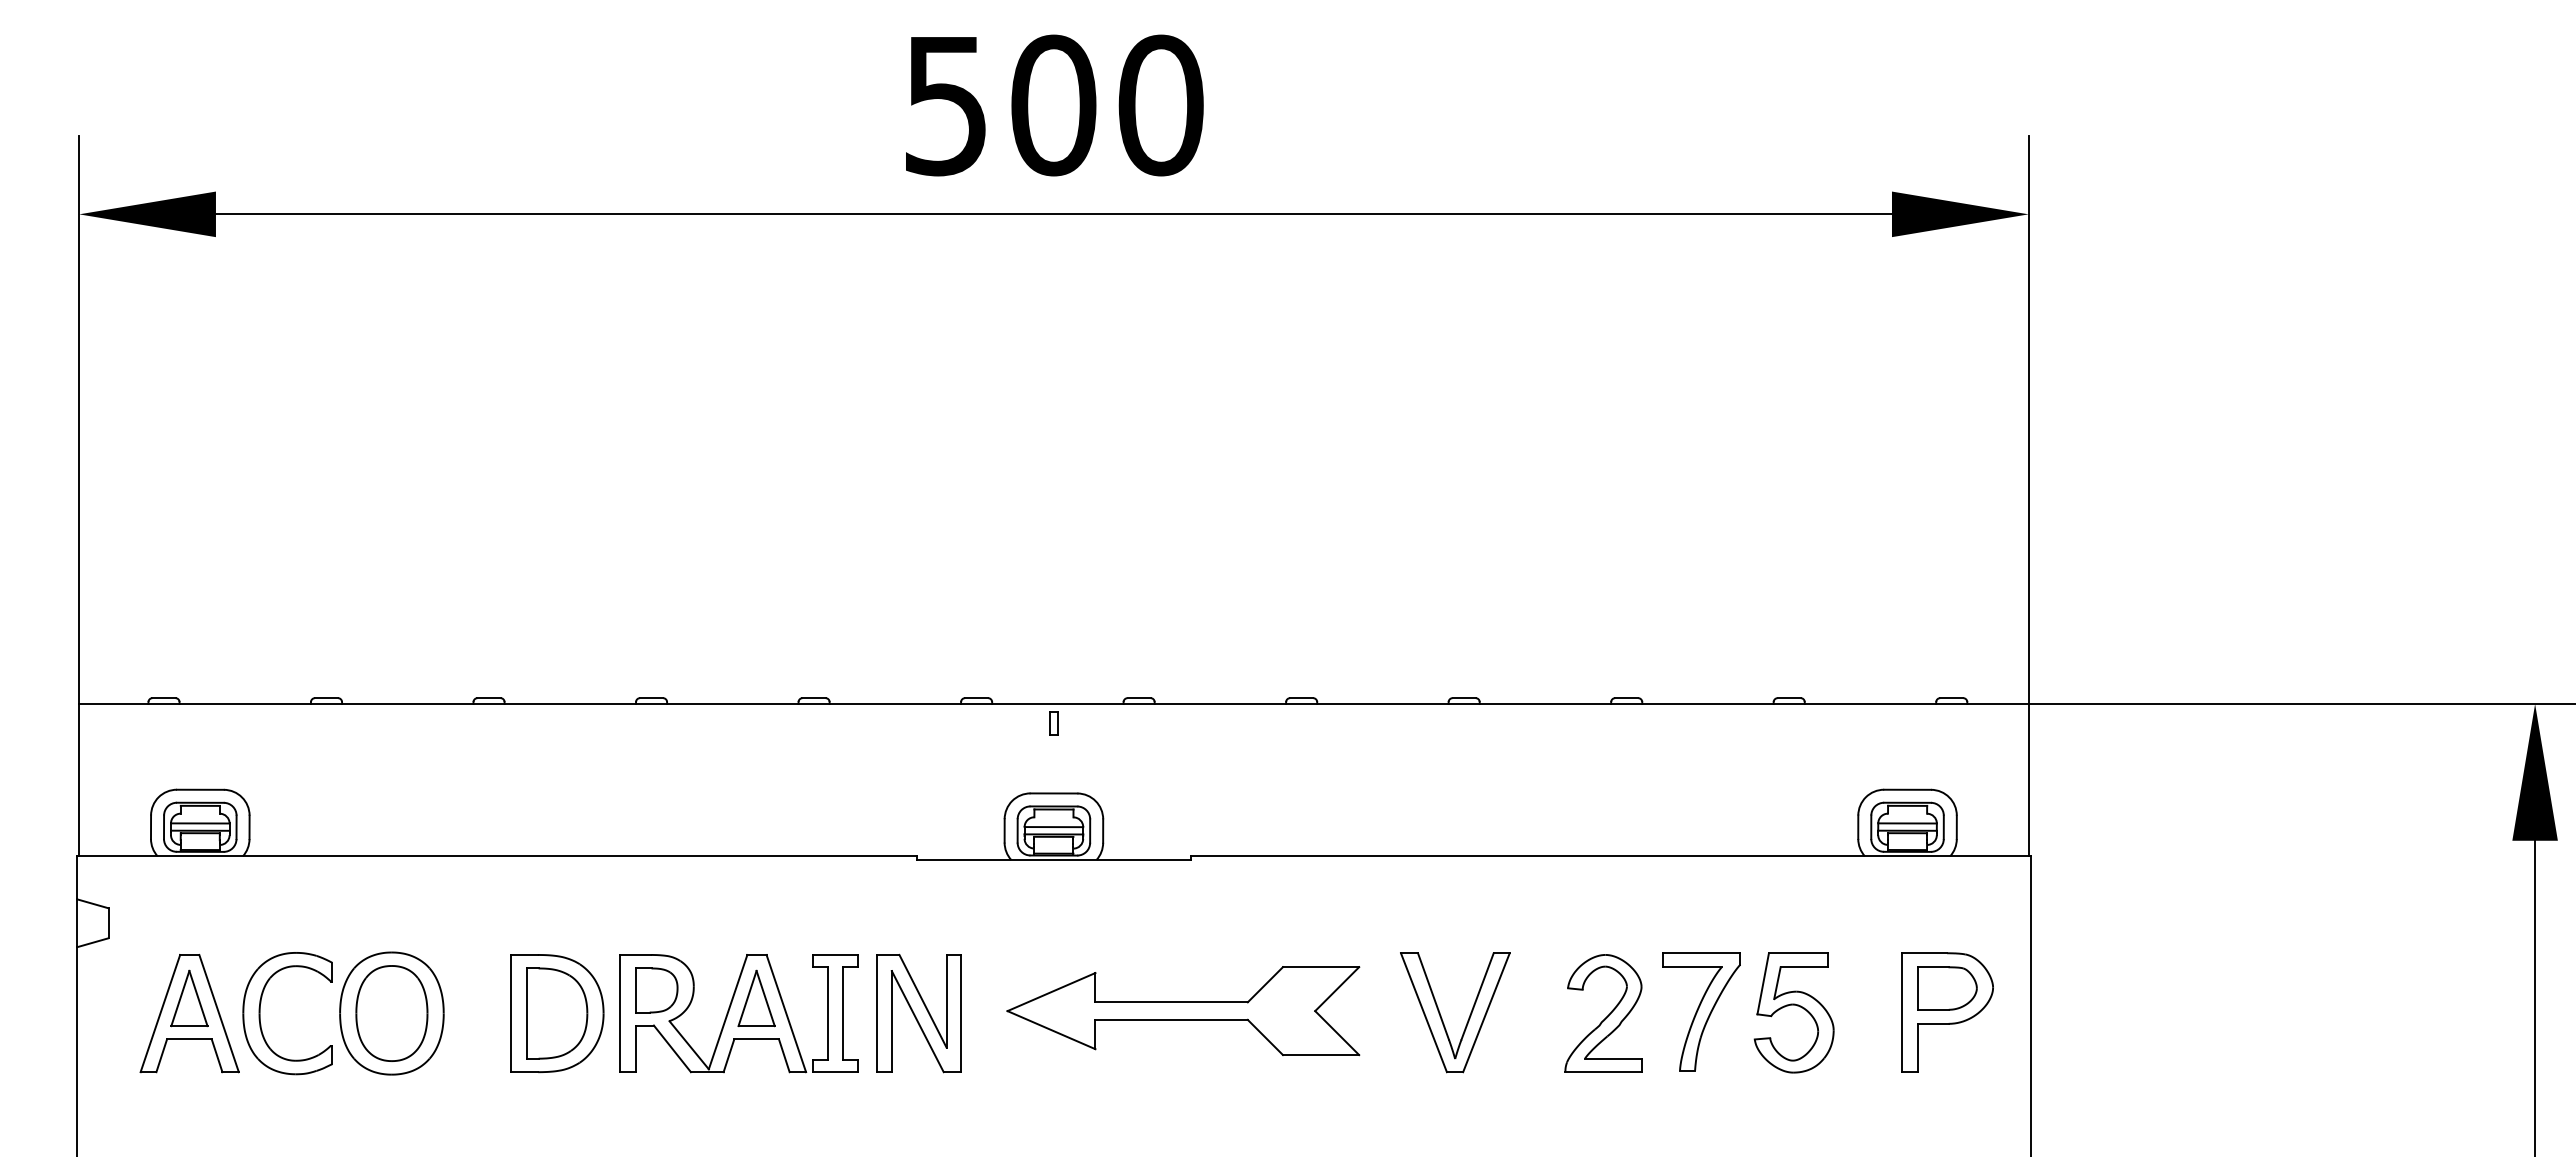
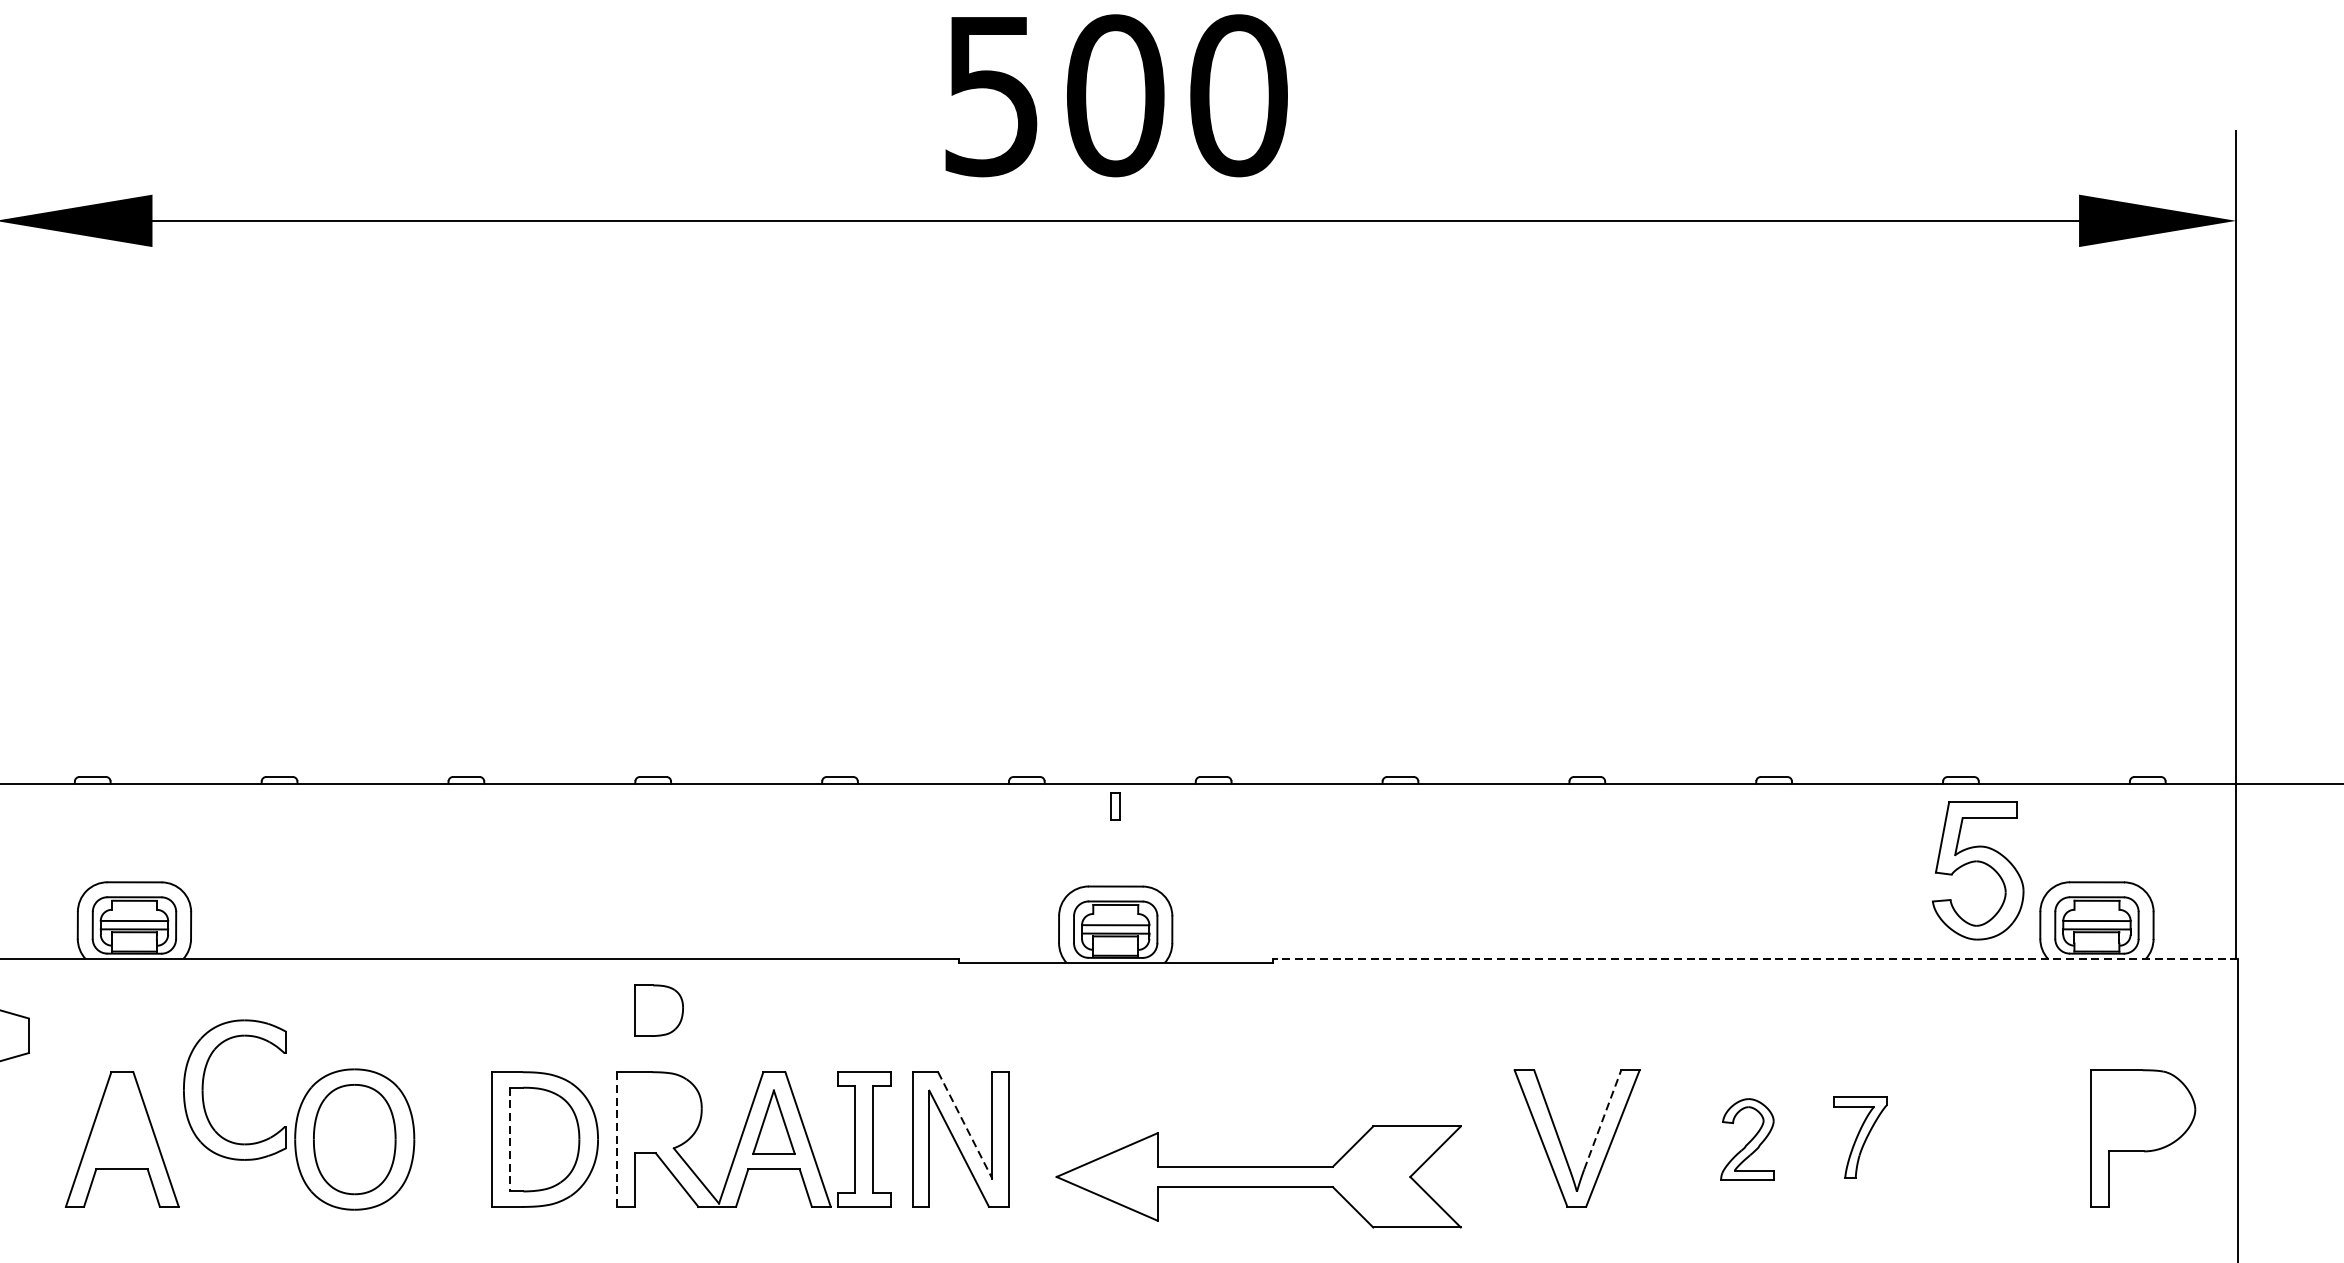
line: (1610, 856) -> (1755, 959), solid -> dashed
part: (1947, 988) -> (2142, 1110), removed
part: (656, 990) -> (658, 1010), moved
line: (1477, 995) -> (1602, 1118), solid -> dashed
part: (189, 998) -> (122, 1122), removed
line: (923, 1001) -> (965, 1125), solid -> dashed
part: (1793, 1005) -> (1977, 862), moved
part: (1183, 1011) -> (1258, 1177), moved
part: (1701, 1011) -> (1860, 1137), size x0.6
part: (260, 1013) -> (203, 1090), moved
line: (620, 1013) -> (617, 1139), solid -> dashed
part: (1603, 1013) -> (1747, 1139), size x0.6
line: (526, 1014) -> (509, 1140), solid -> dashed

